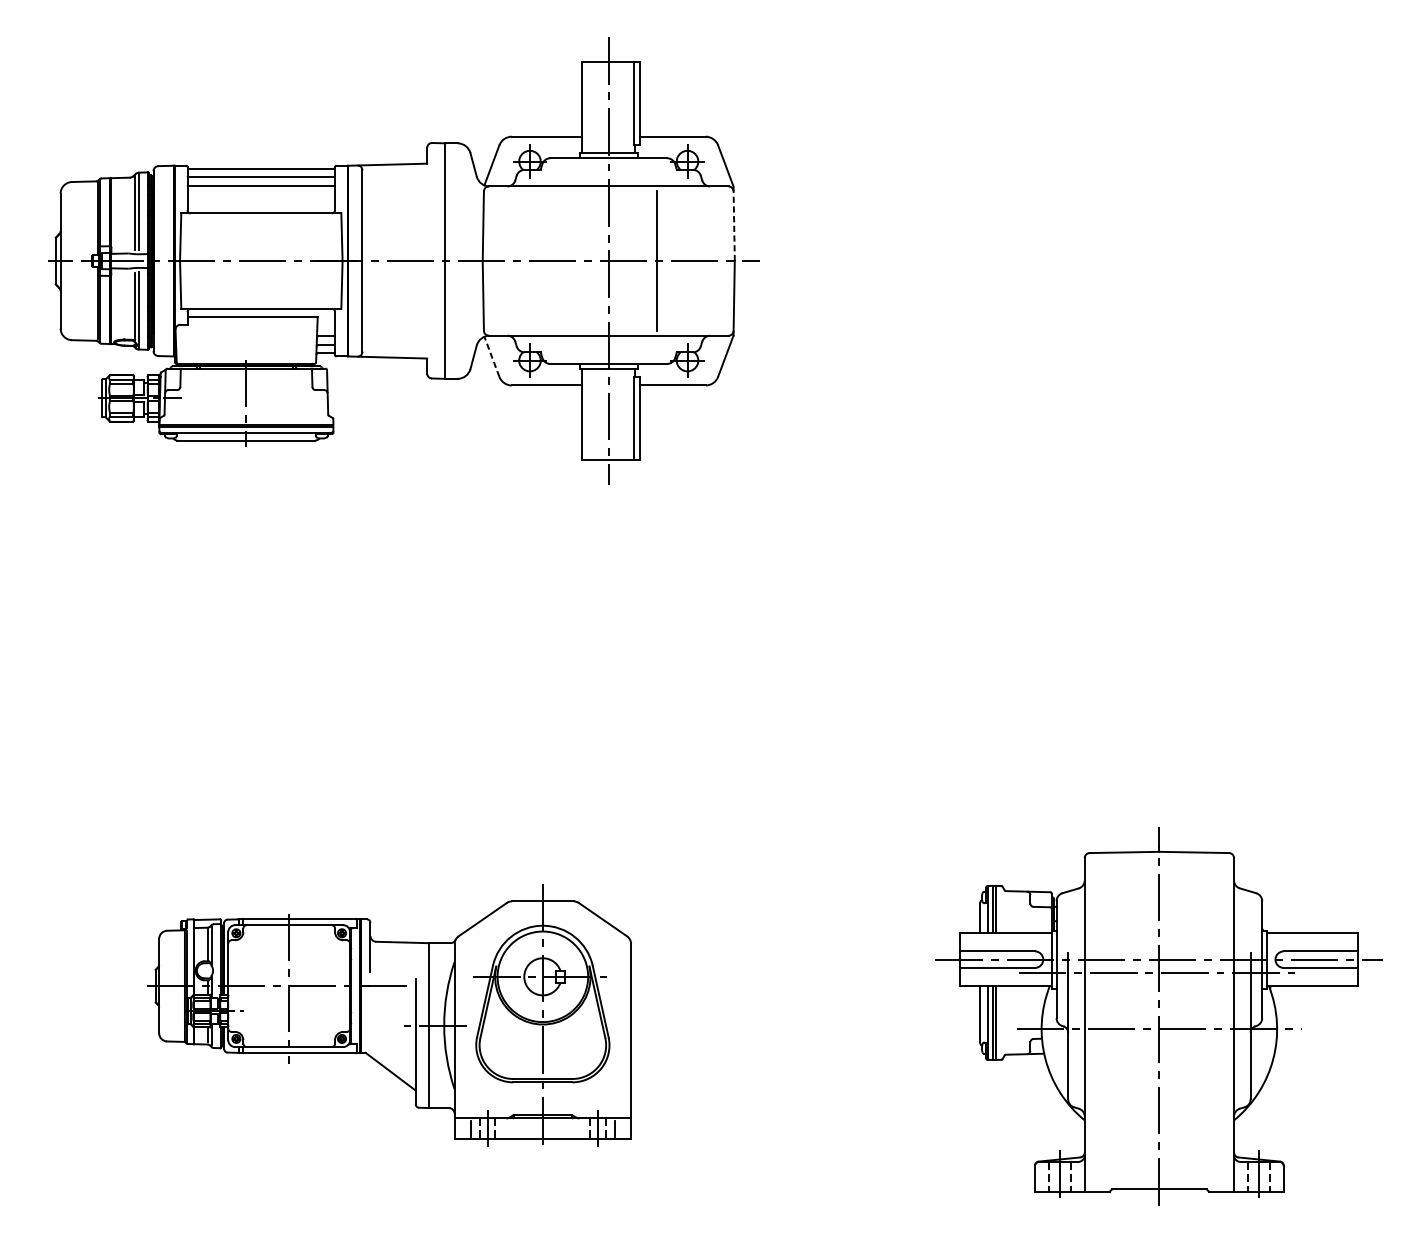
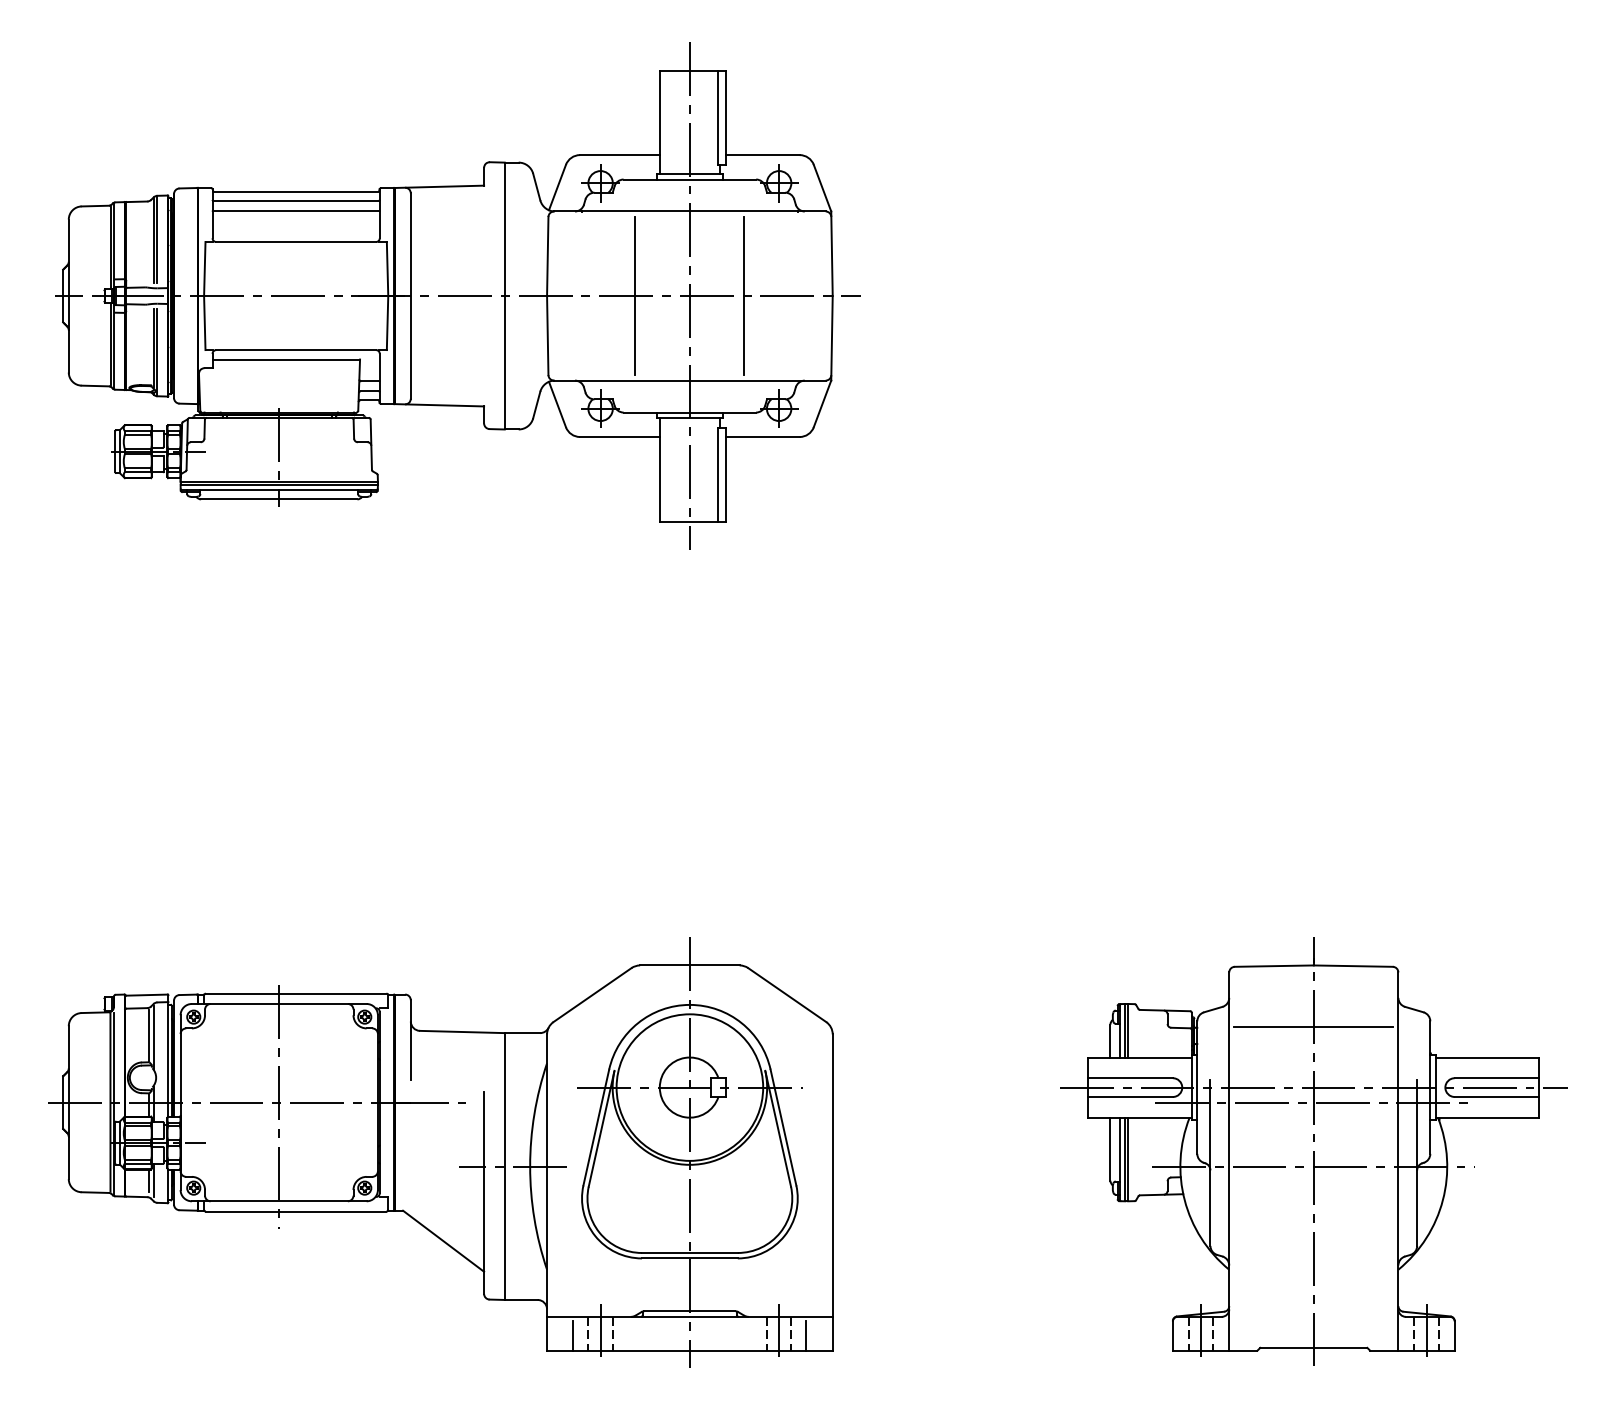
line: (733, 223) -> (831, 253), dashed -> solid
line: (560, 260) -> (635, 295), added
line: (491, 356) -> (557, 404), dashed -> solid
line: (1159, 905) -> (1313, 1026), added
part: (388, 1016) -> (440, 1152), size x1.43

